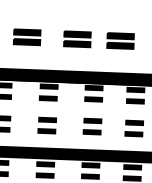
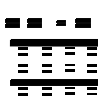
part: (77, 38) -> (60, 22), size x0.6

